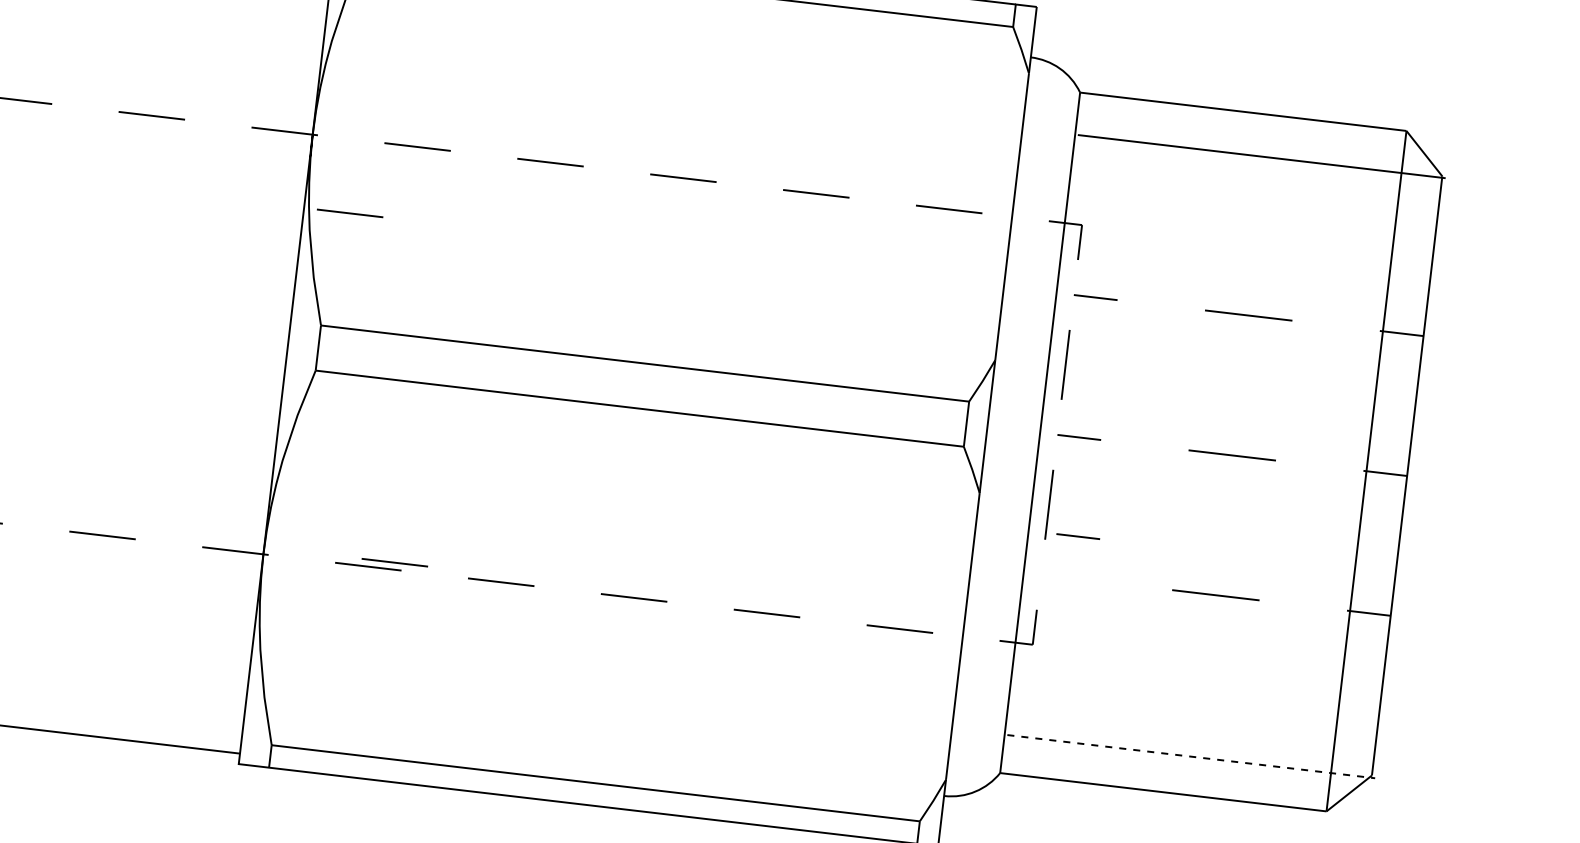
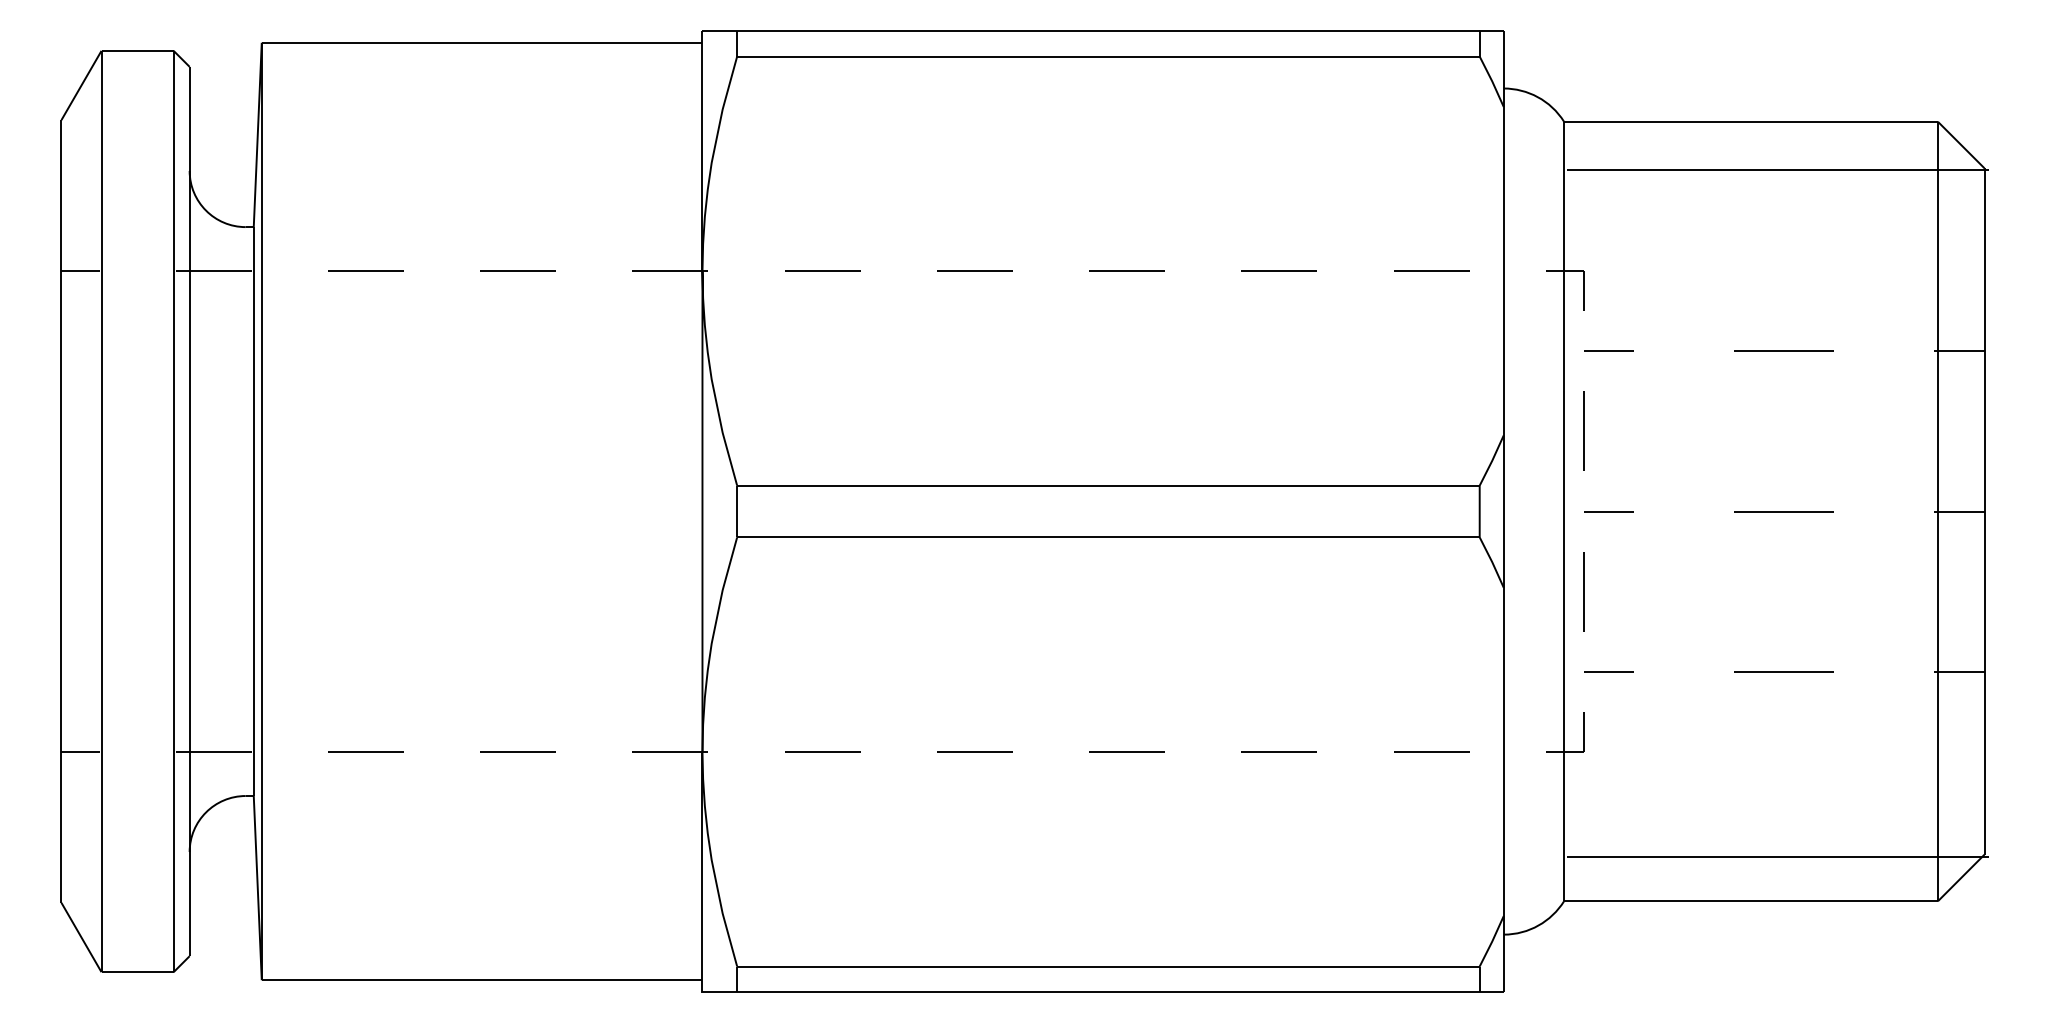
line: (349, 212) -> (754, 354), removed
line: (1077, 536) -> (1608, 671), moved
line: (394, 562) -> (851, 743), removed
line: (1190, 756) -> (1777, 857), dashed -> solid

